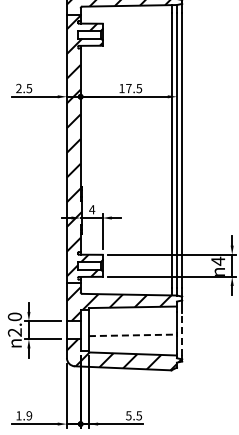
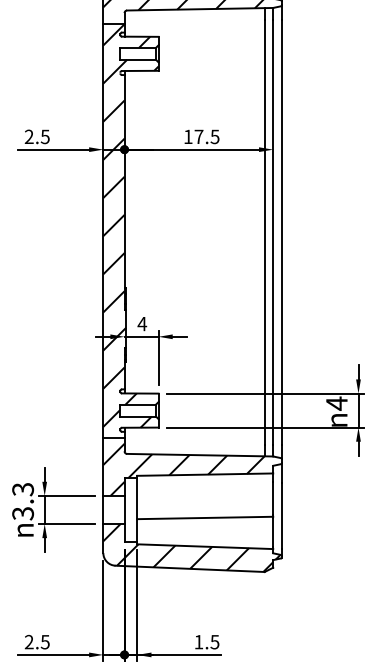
text: (14, 324) -> (22, 501), 2.0 -> 3.3
line: (182, 333) -> (281, 515), dashed -> solid
line: (133, 335) -> (206, 518), dashed -> solid
text: (24, 415) -> (37, 641), 1.9 -> 2.5
text: (128, 415) -> (198, 641), 5.5 -> 1.5

